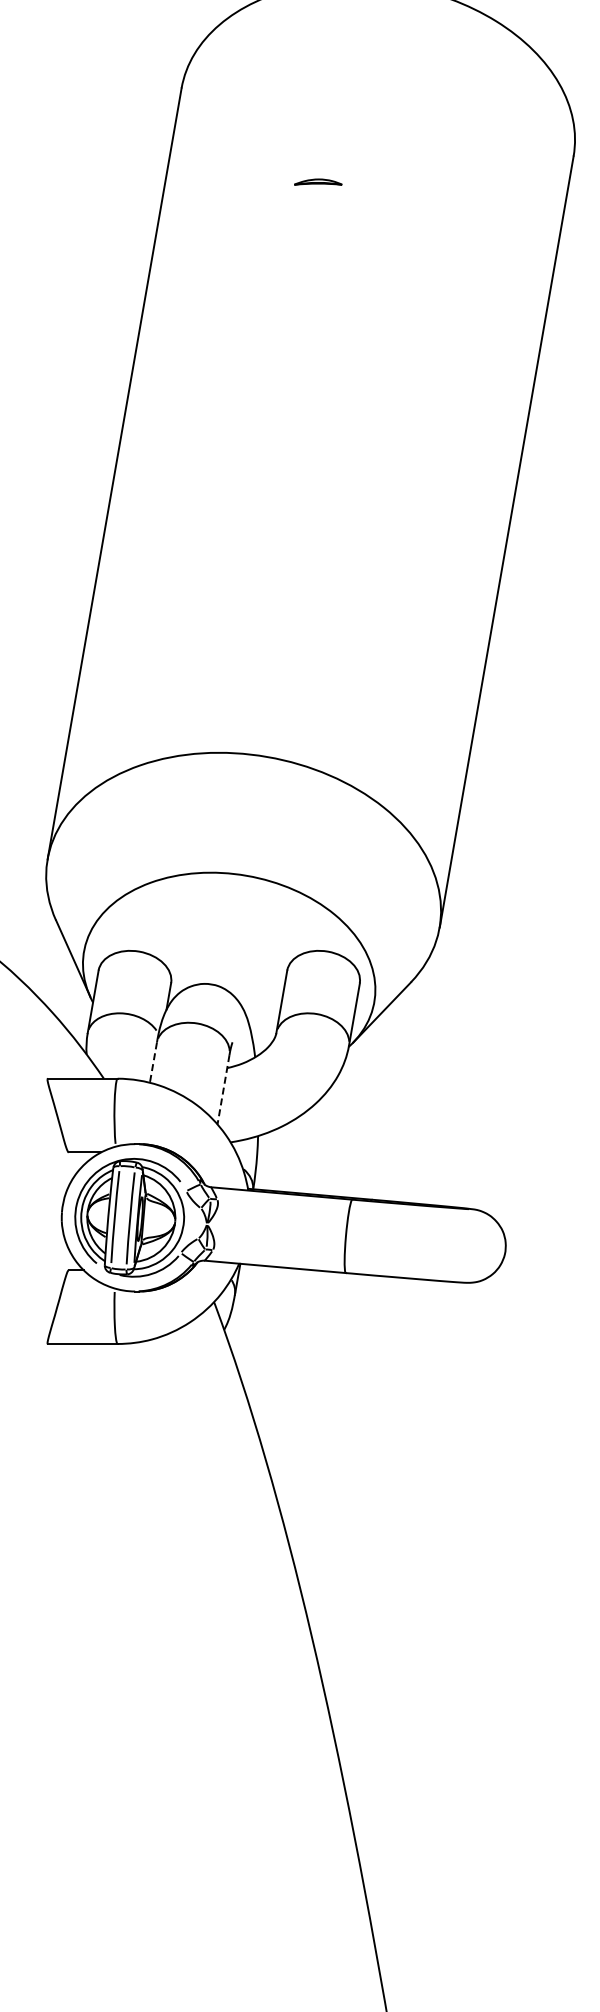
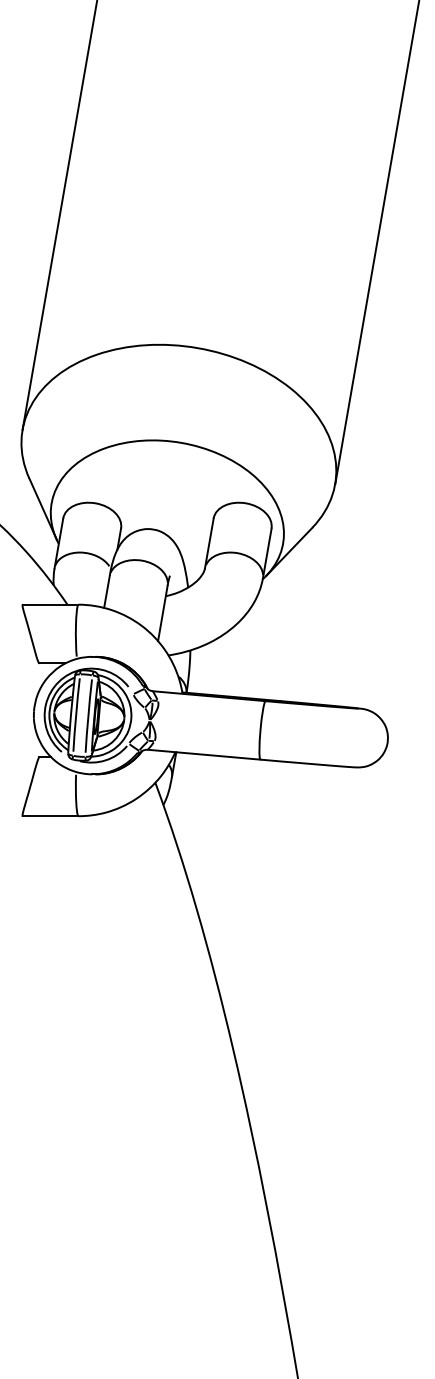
line: (153, 1063) -> (107, 592), dashed -> solid
line: (223, 1090) -> (162, 614), dashed -> solid

